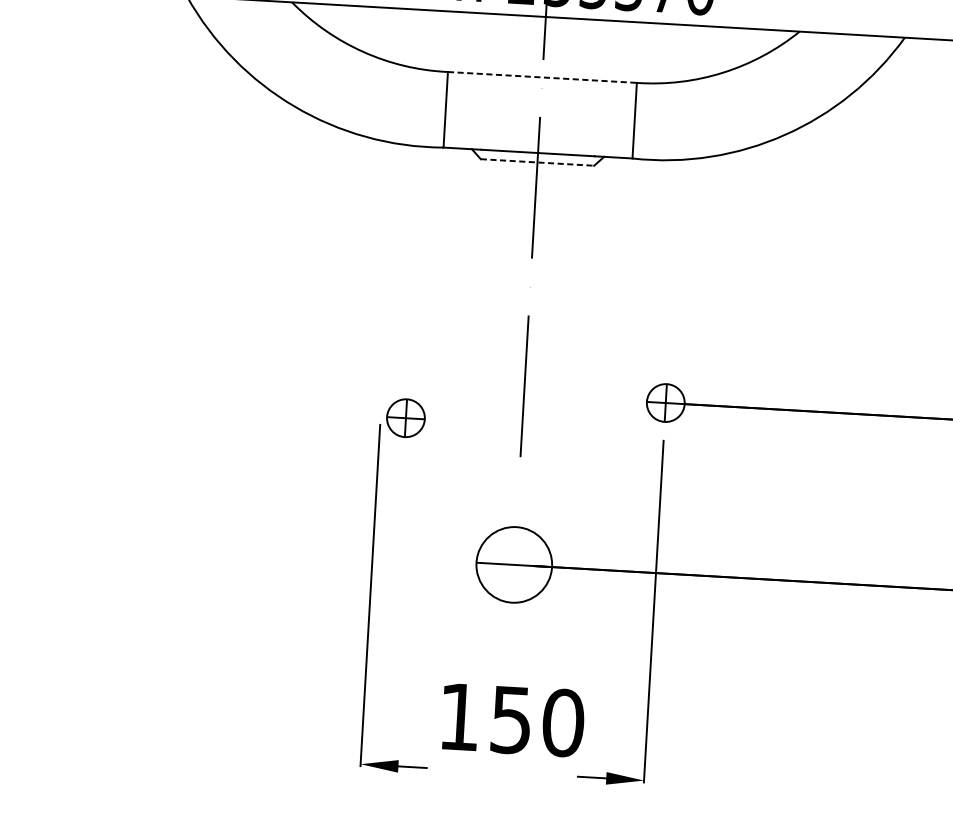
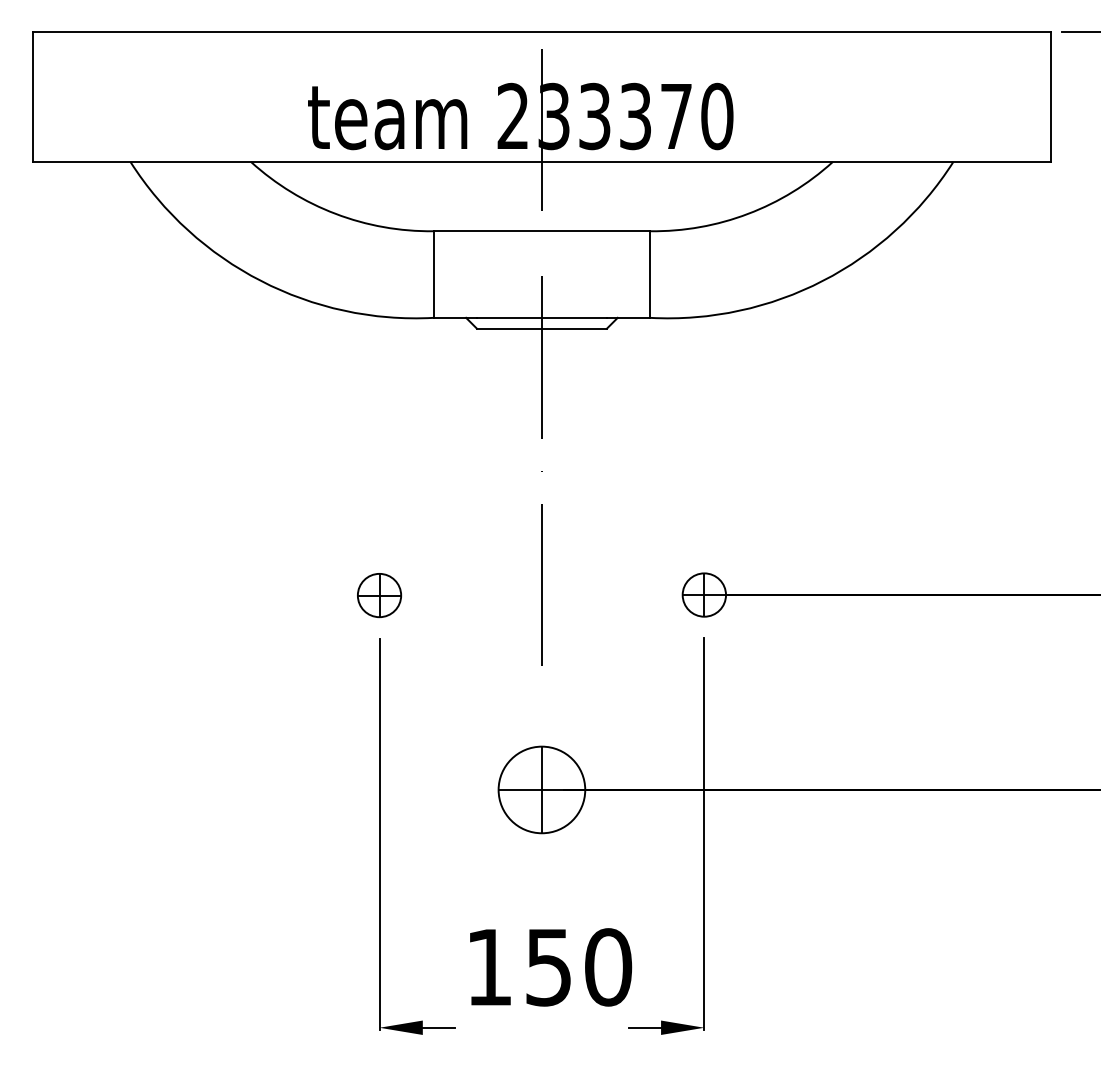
line: (542, 77) -> (542, 231), dashed -> solid
line: (537, 162) -> (541, 328), dashed -> solid
part: (405, 418) -> (379, 595), moved
line: (513, 564) -> (541, 789), added

